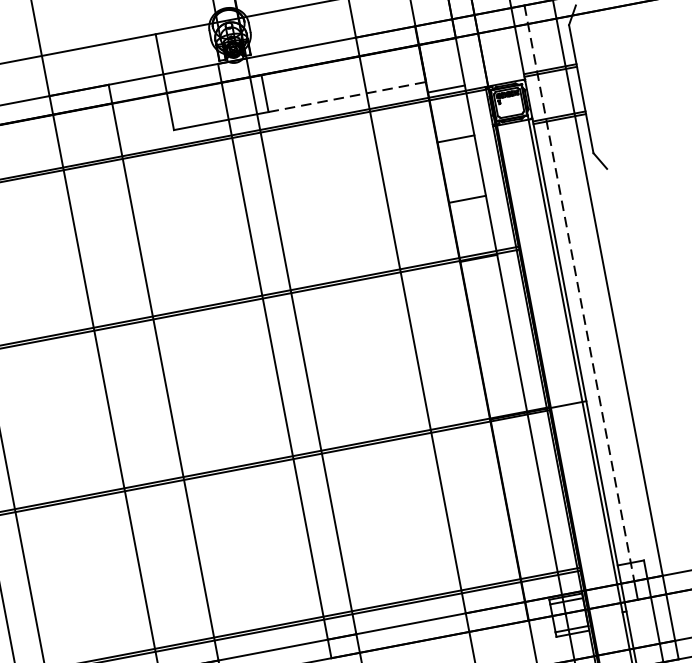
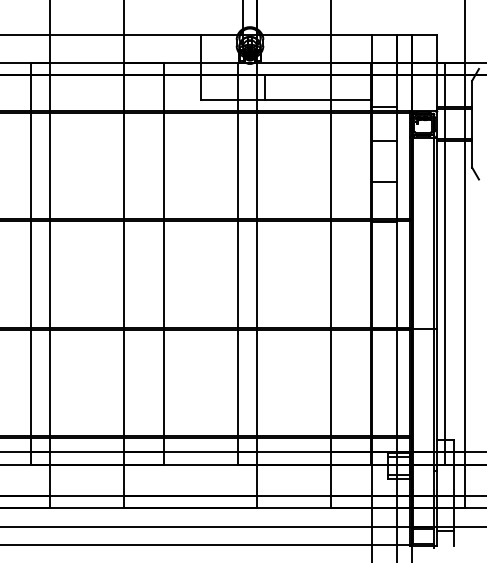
line: (347, 97) -> (318, 100), dashed -> solid
line: (579, 293) -> (445, 257), dashed -> solid

